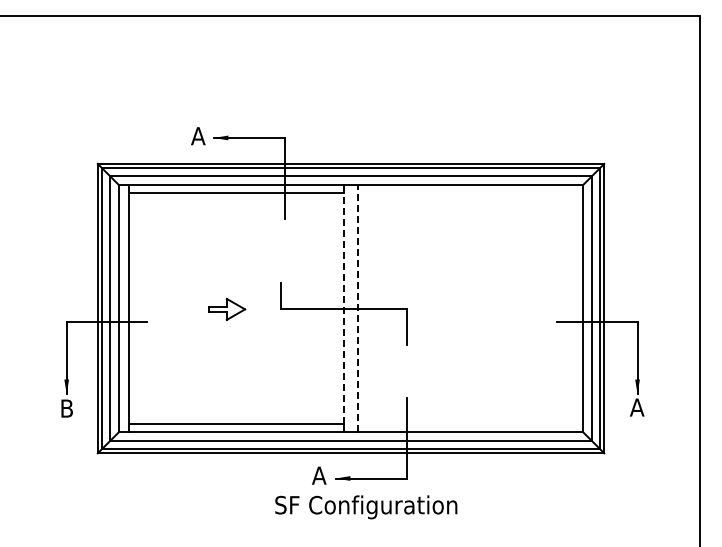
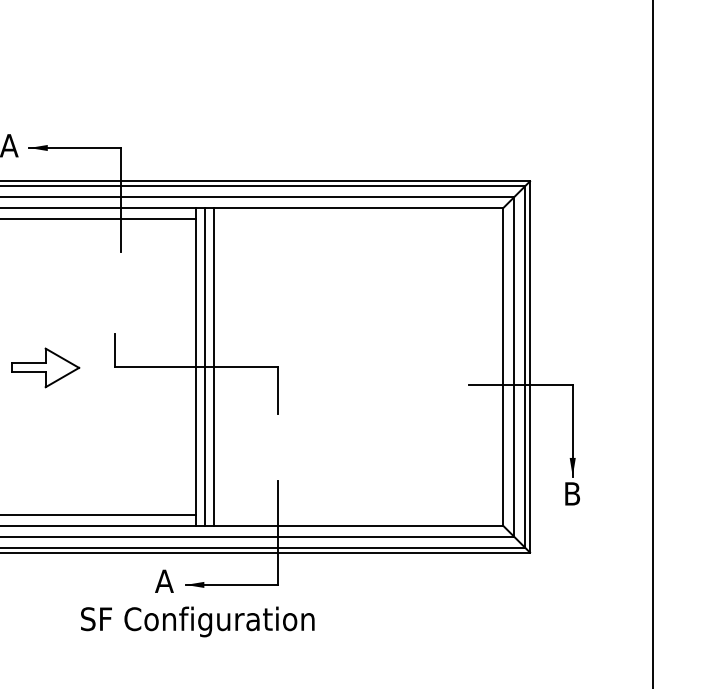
line: (343, 308) -> (195, 366), dashed -> solid
line: (351, 308) -> (205, 366), added
line: (358, 308) -> (214, 366), dashed -> solid
part: (226, 309) -> (45, 368), size x1.43
text: (636, 407) -> (571, 493), A -> B
text: (366, 507) -> (198, 622), moved

